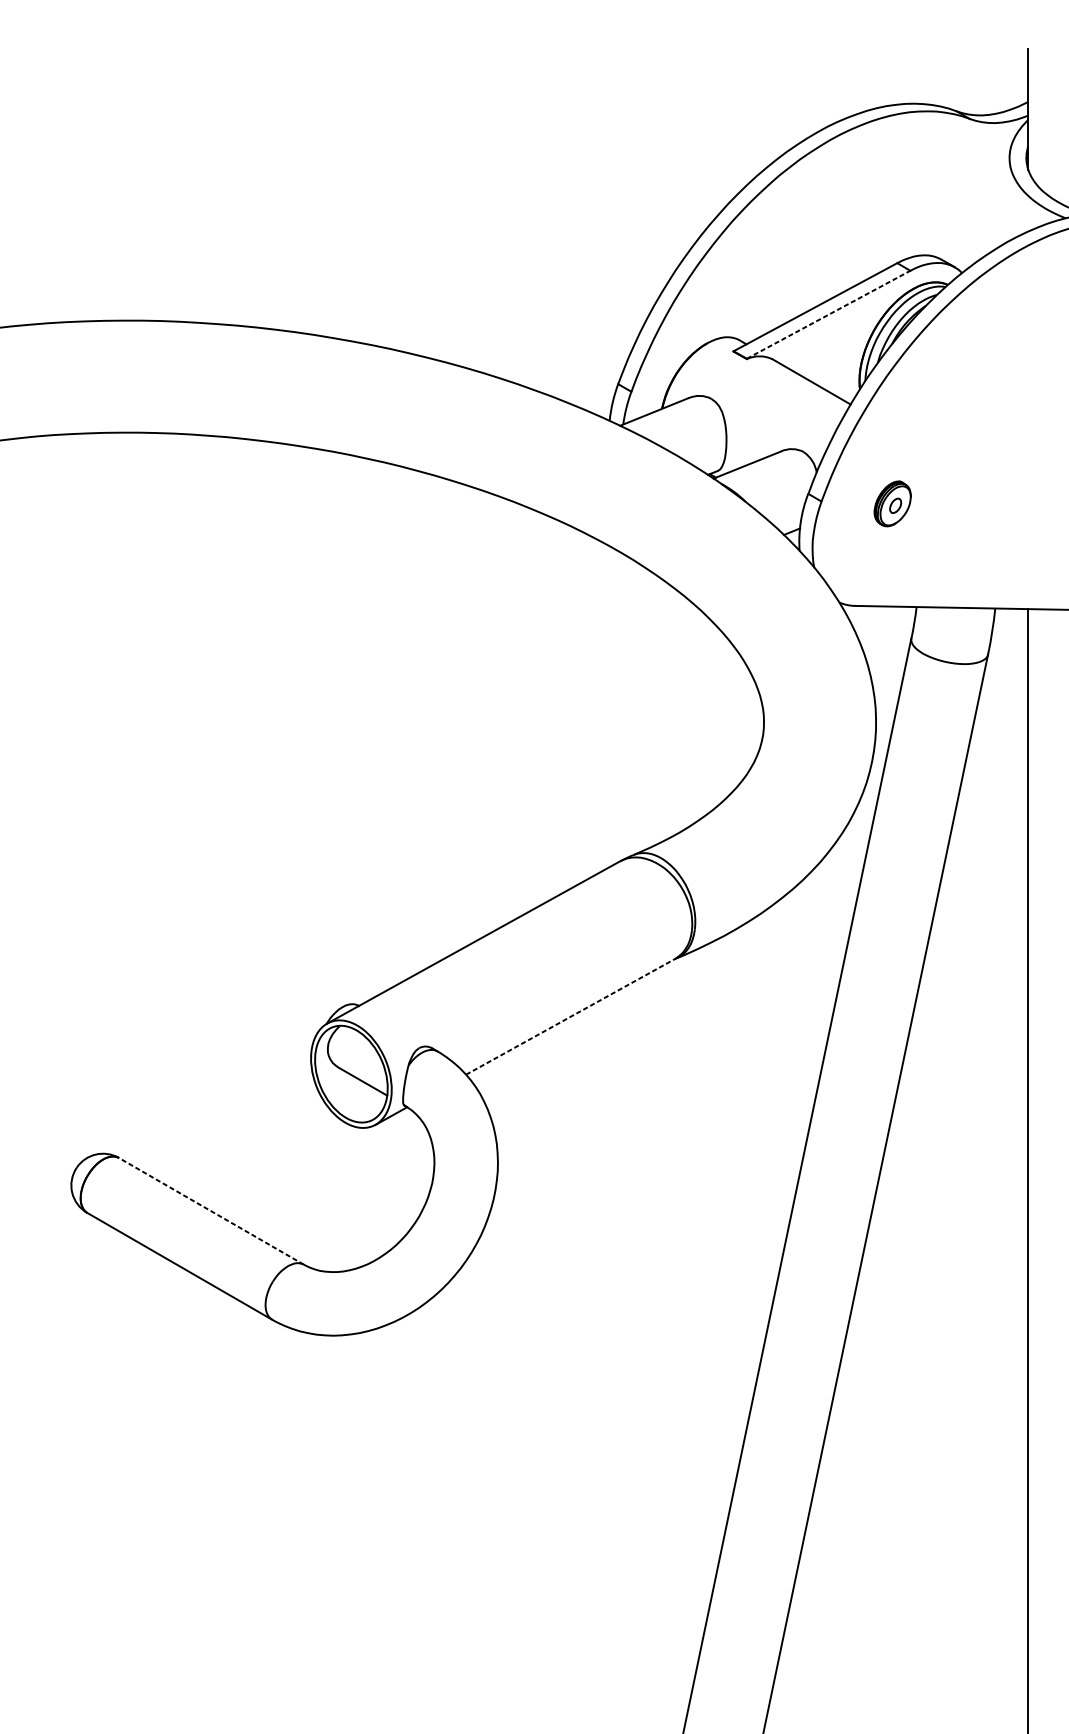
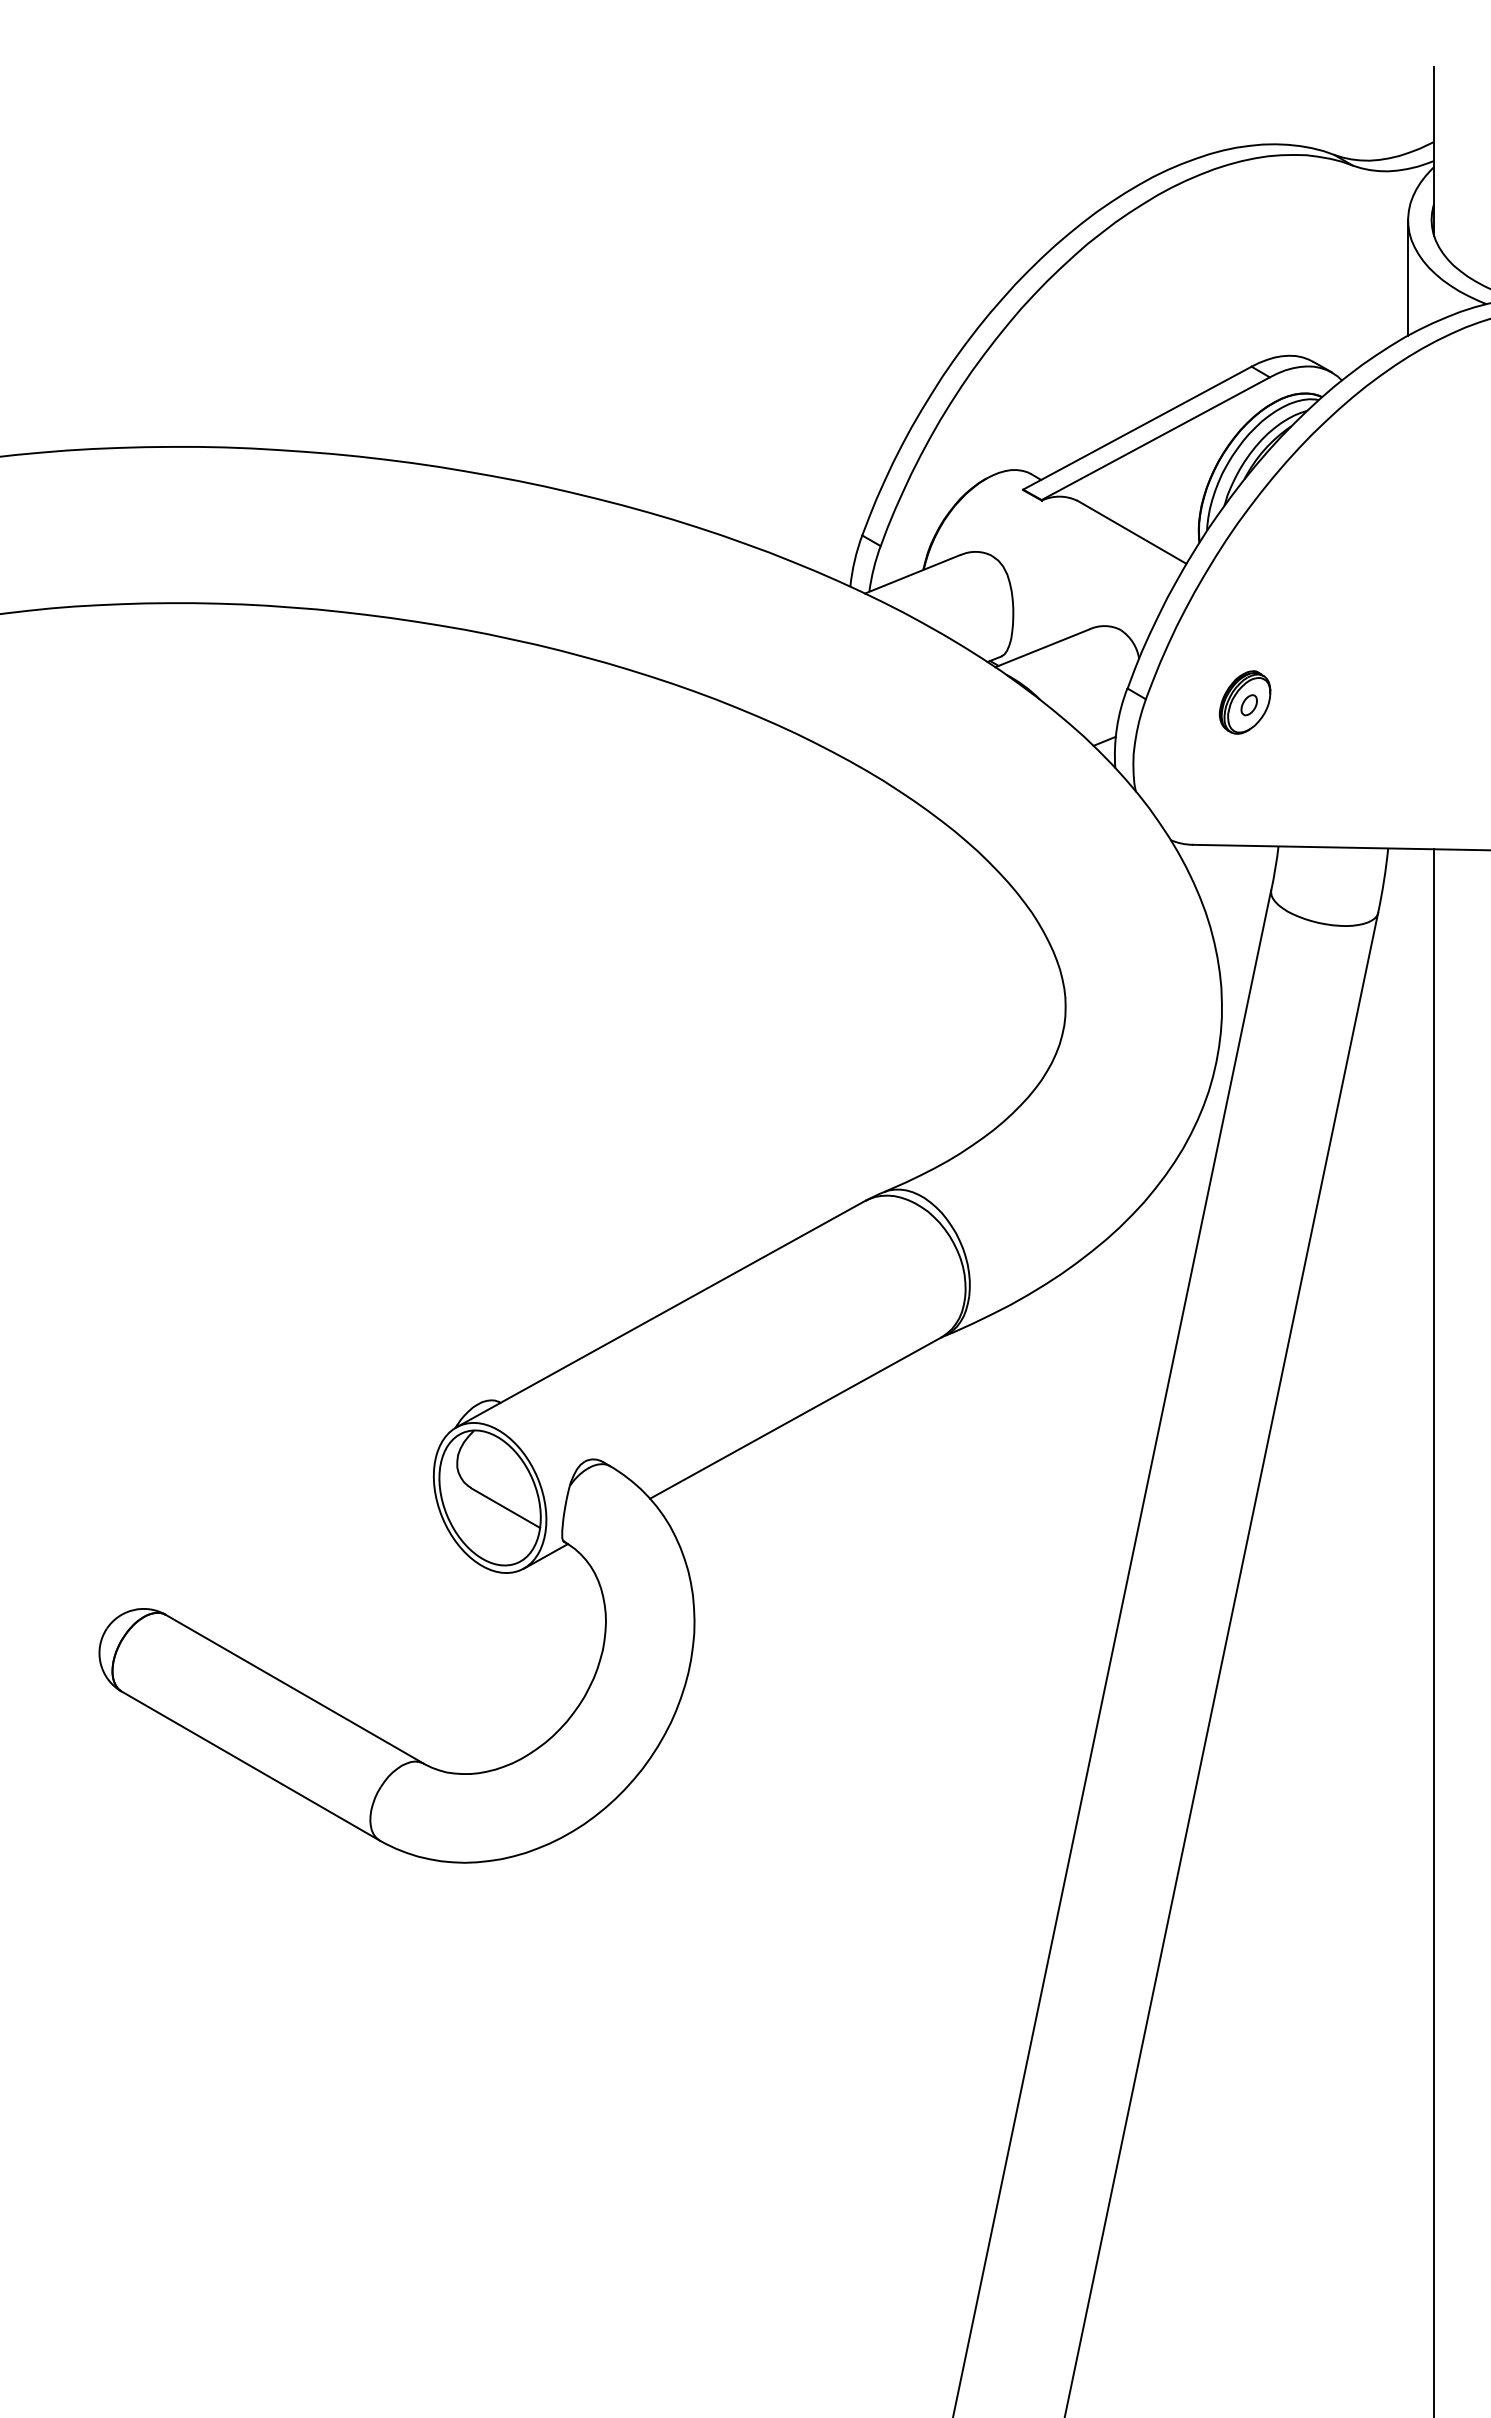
line: (1009, 199) -> (1408, 277), added
line: (828, 314) -> (1155, 438), dashed -> solid
line: (571, 1016) -> (796, 1417), dashed -> solid
line: (211, 1211) -> (294, 1689), dashed -> solid

